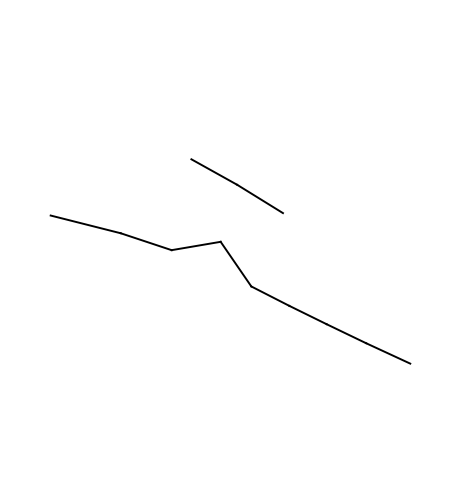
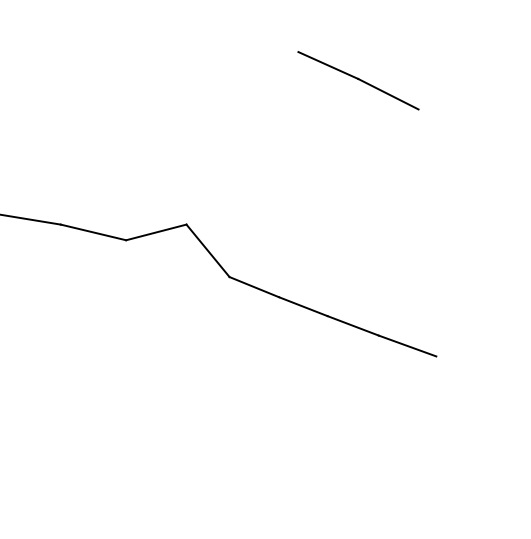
part: (236, 186) -> (357, 81), moved

